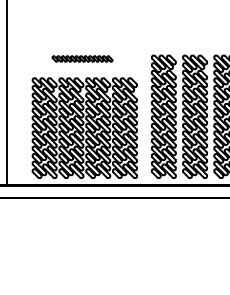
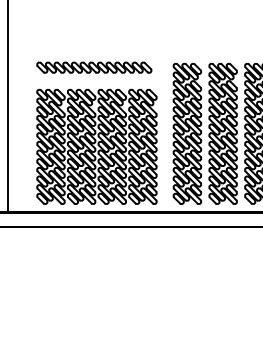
part: (82, 58) -> (94, 67), size x1.67

